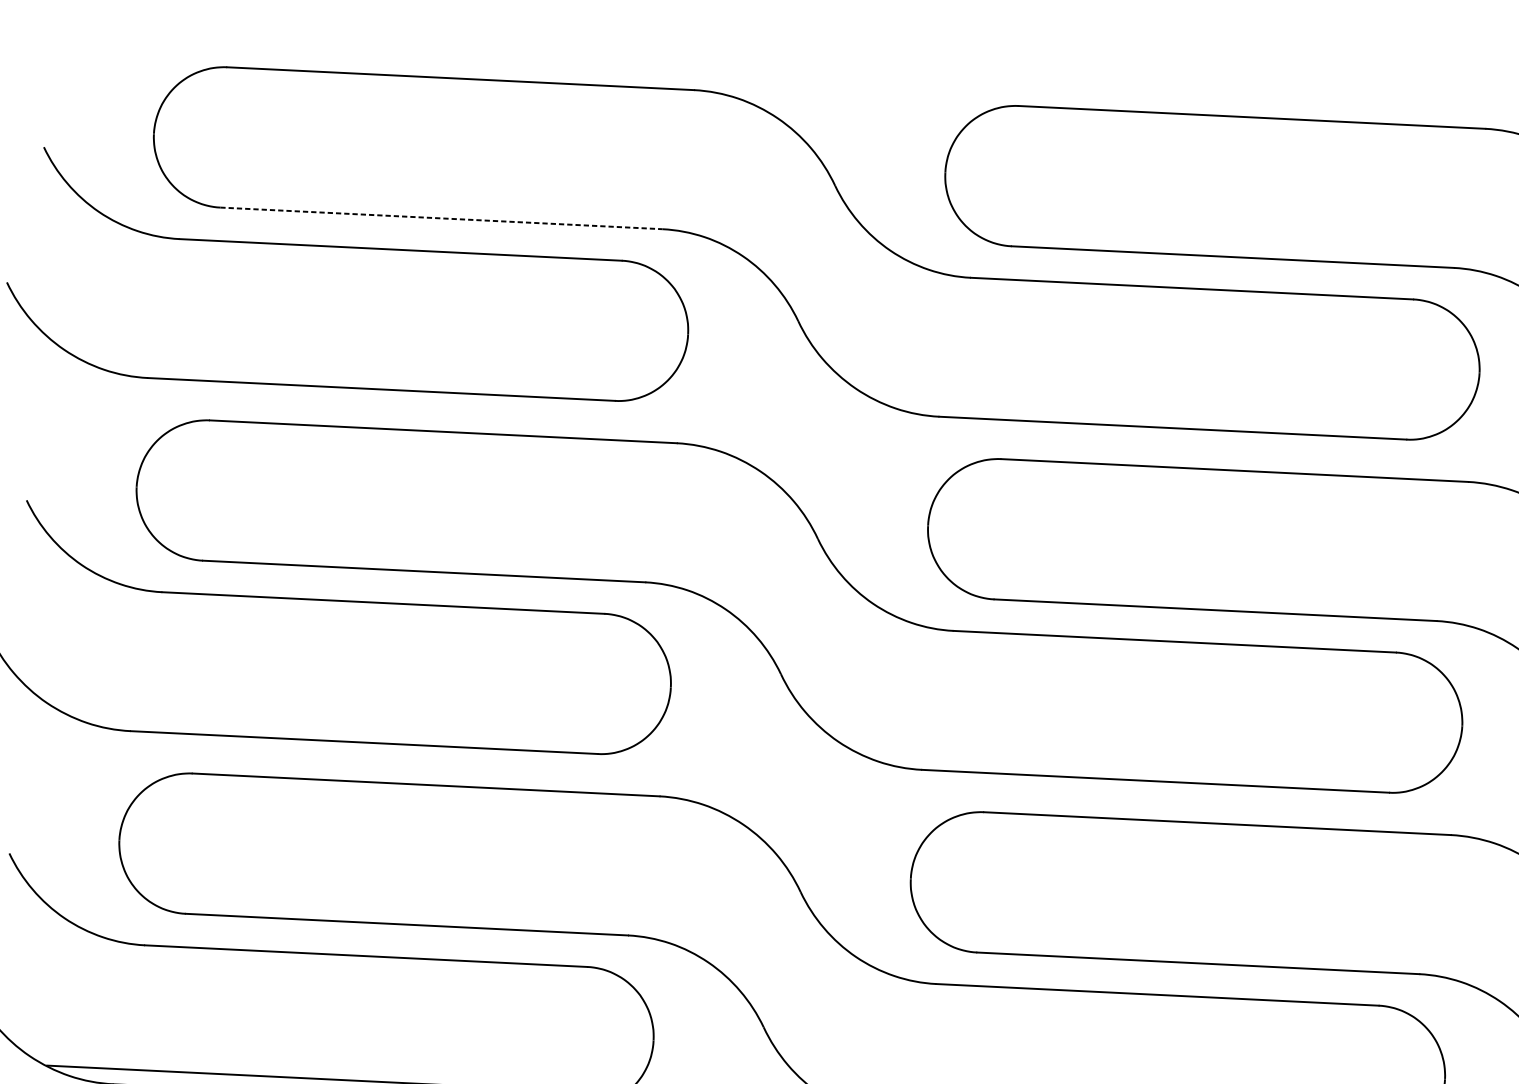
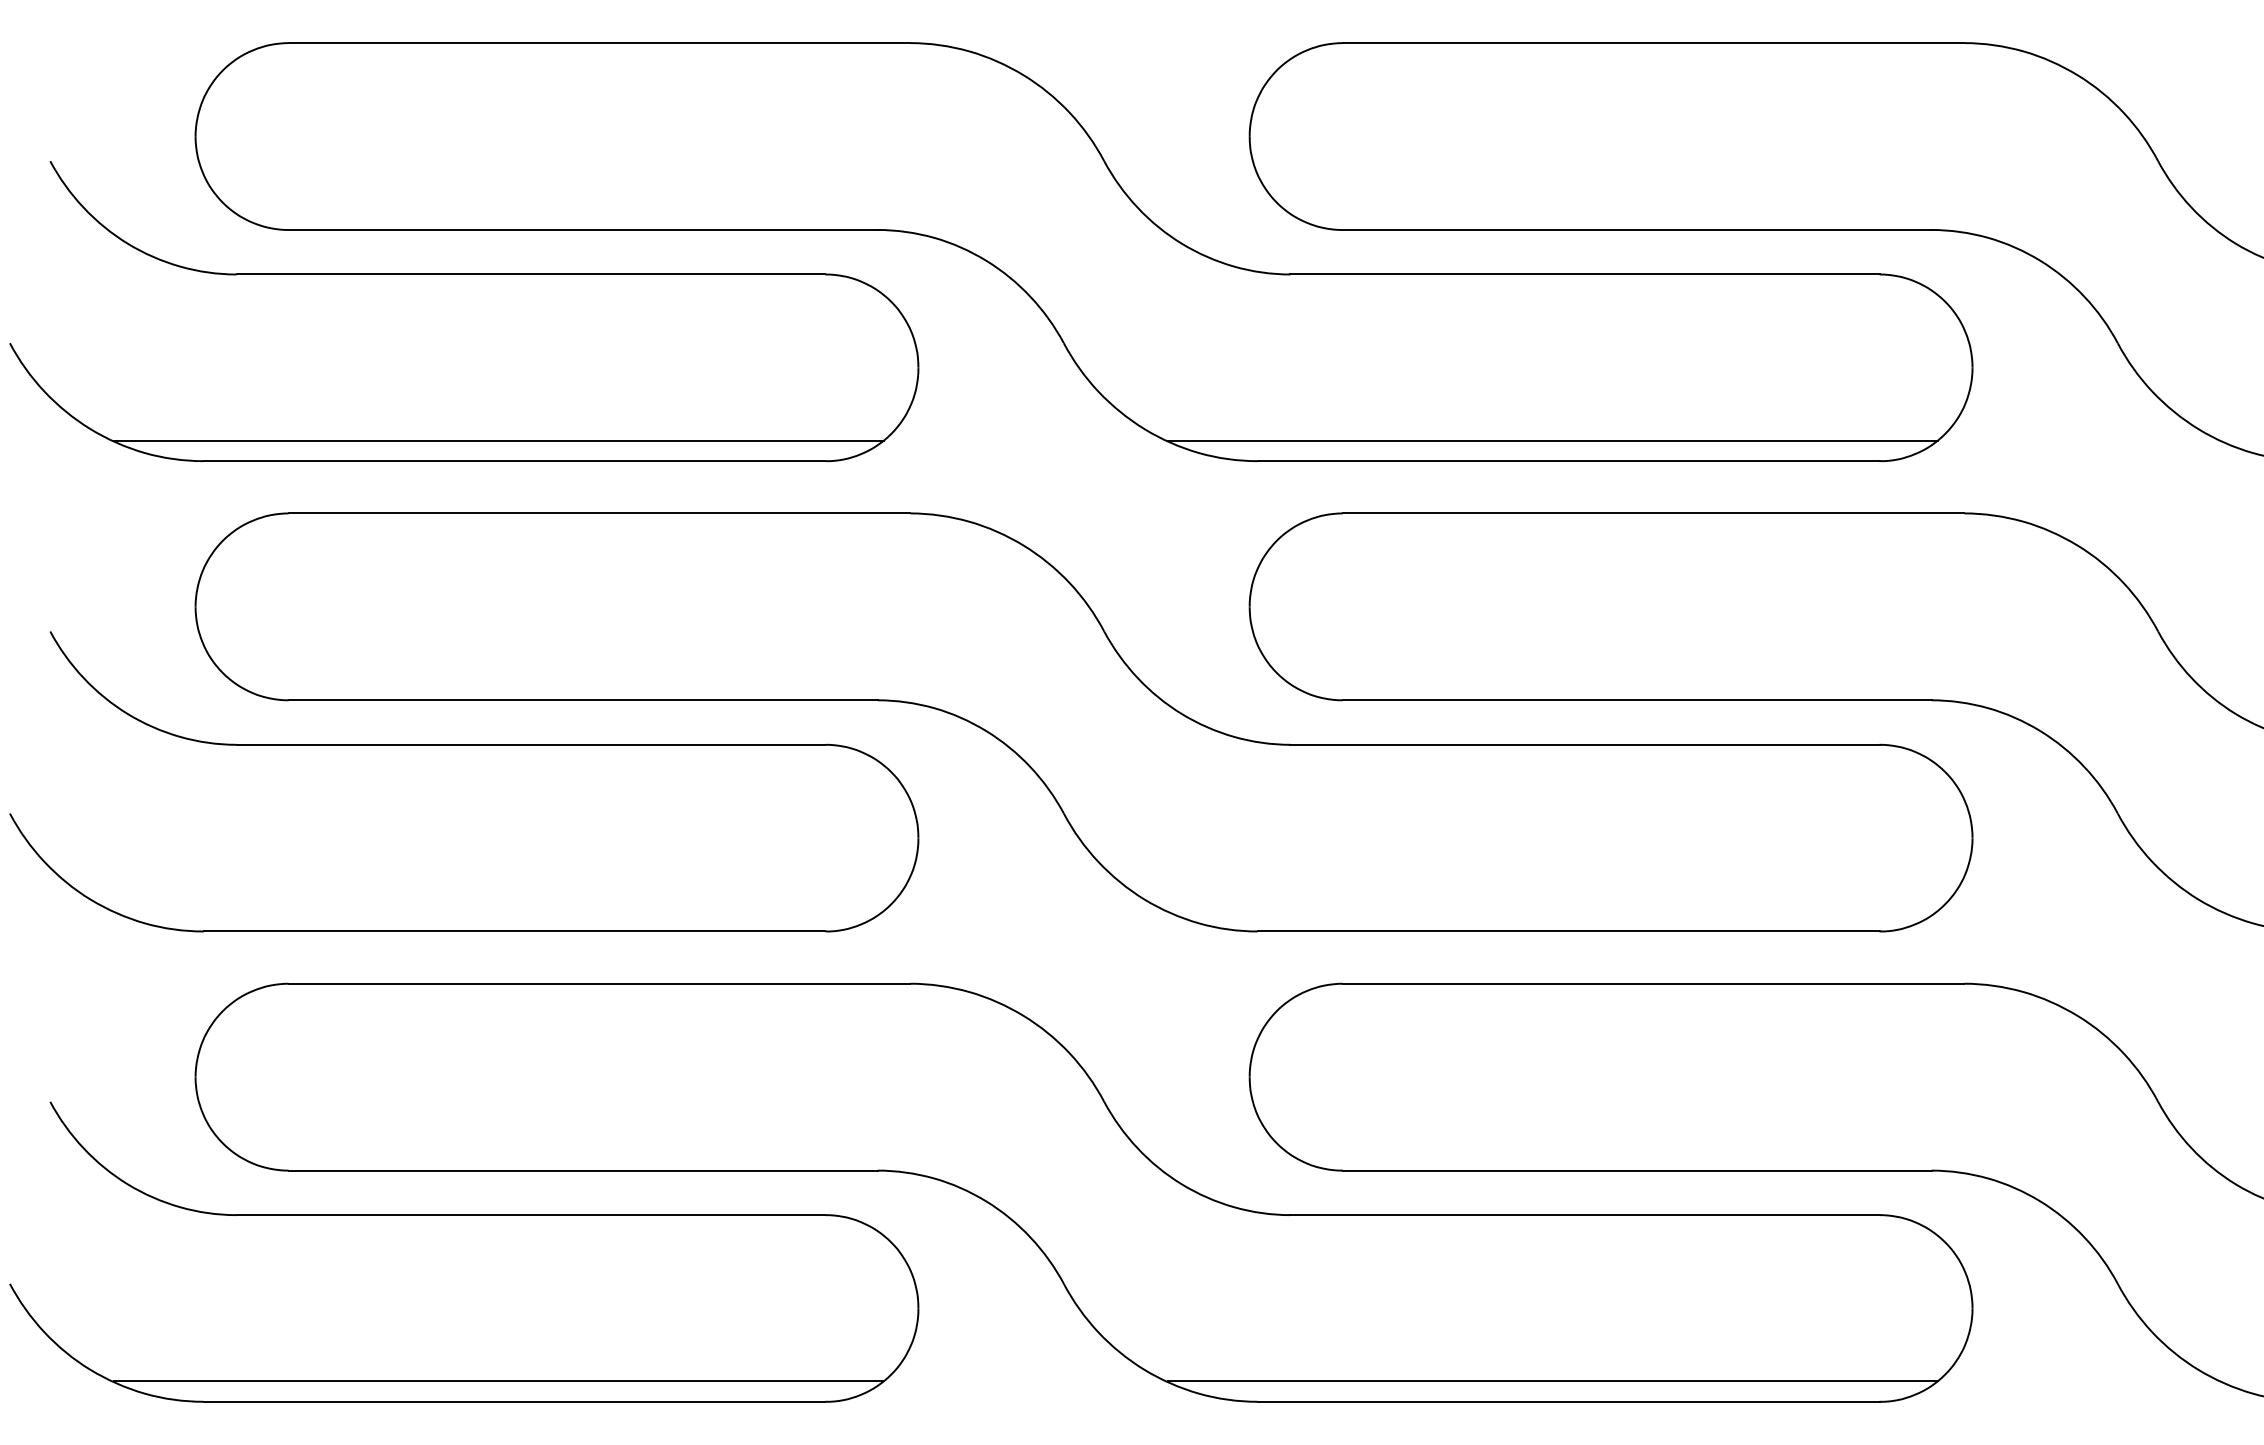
line: (441, 218) -> (583, 229), dashed -> solid
line: (370, 373) -> (498, 440), added
line: (1161, 412) -> (1552, 440), added

